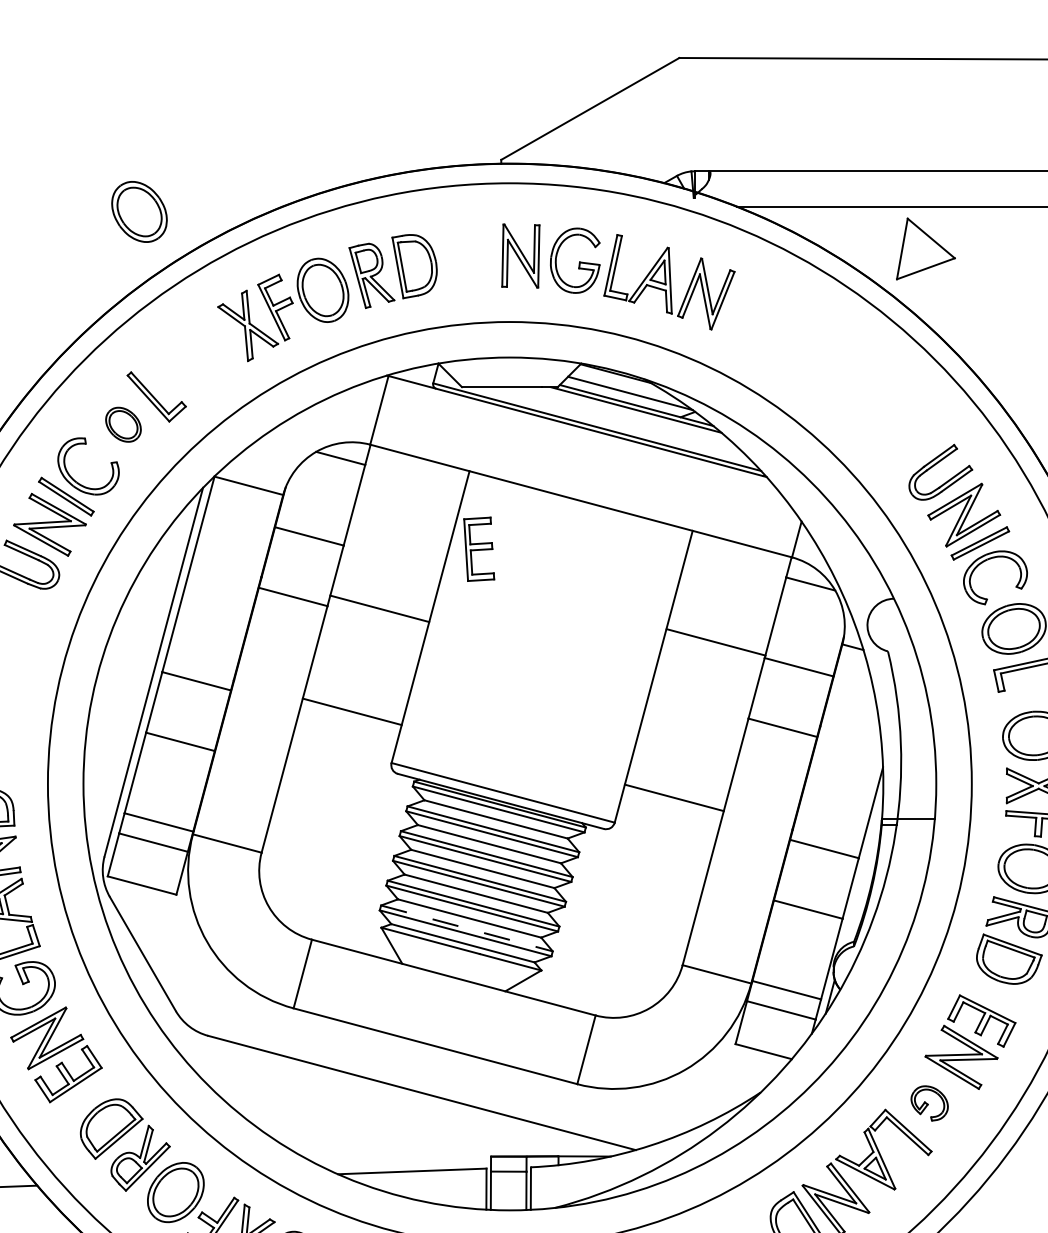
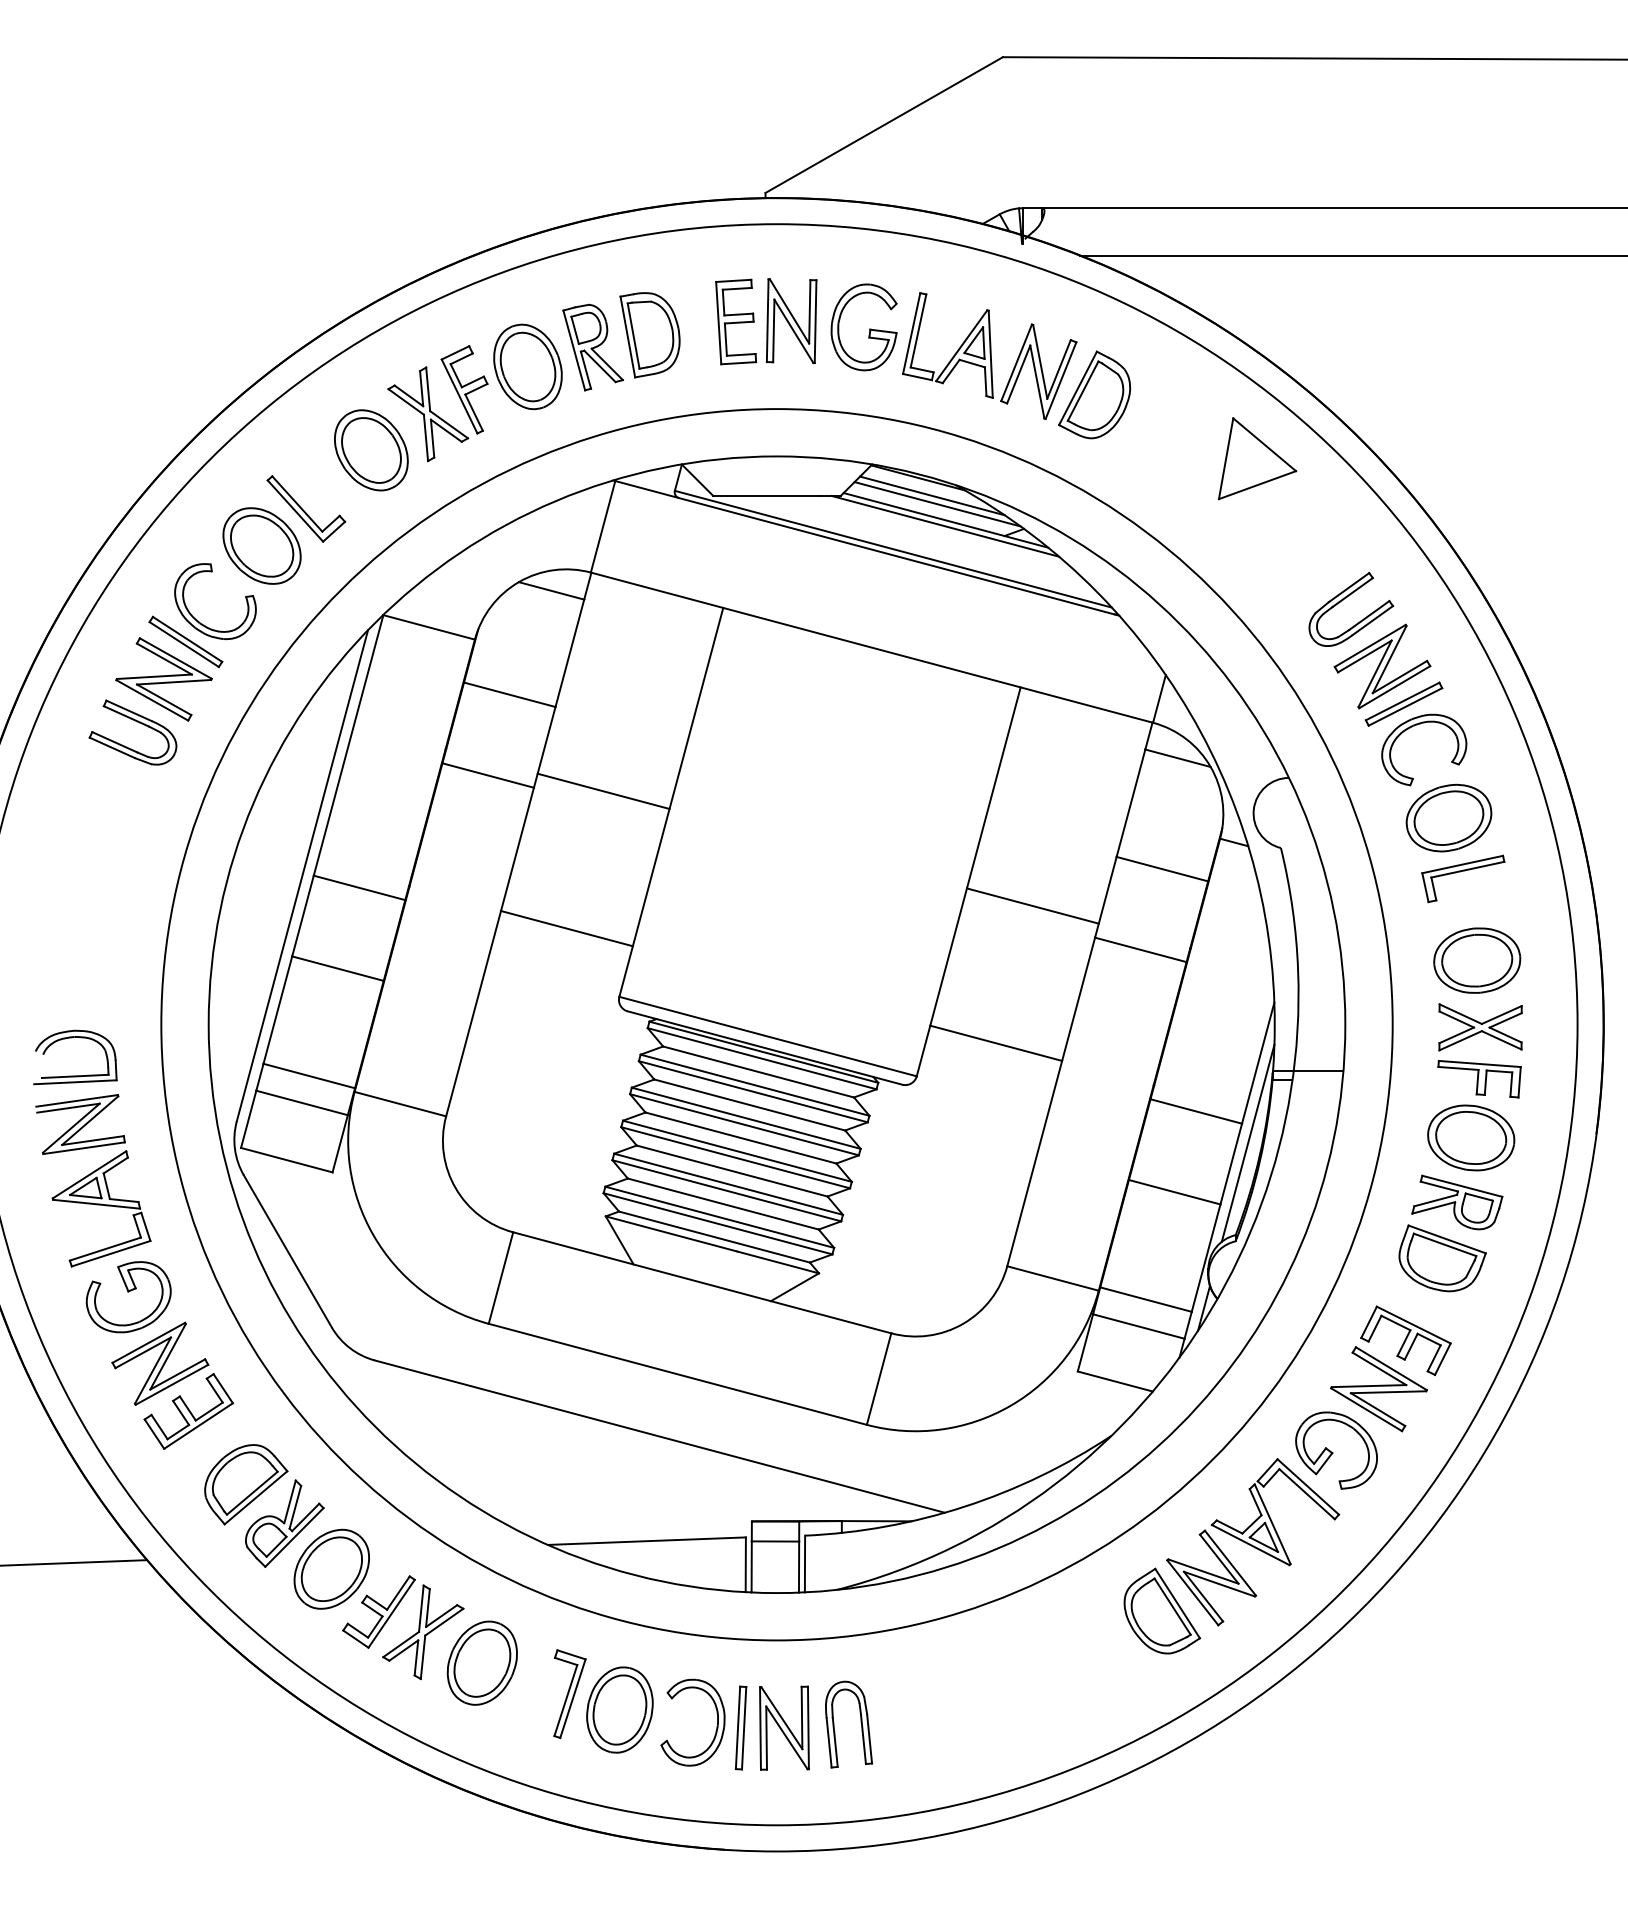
part: (139, 212) -> (371, 450), moved
part: (925, 248) -> (1257, 458), moved
part: (748, 311) -> (1094, 394), added
line: (626, 386) -> (932, 495), added
part: (123, 424) -> (261, 545), size x1.67
part: (479, 548) -> (736, 321), moved
line: (715, 641) -> (1032, 905), moved
line: (862, 872) -> (1247, 1142), added
line: (467, 928) -> (720, 1217), dashed -> solid
part: (929, 1103) -> (1336, 1450), size x1.67

